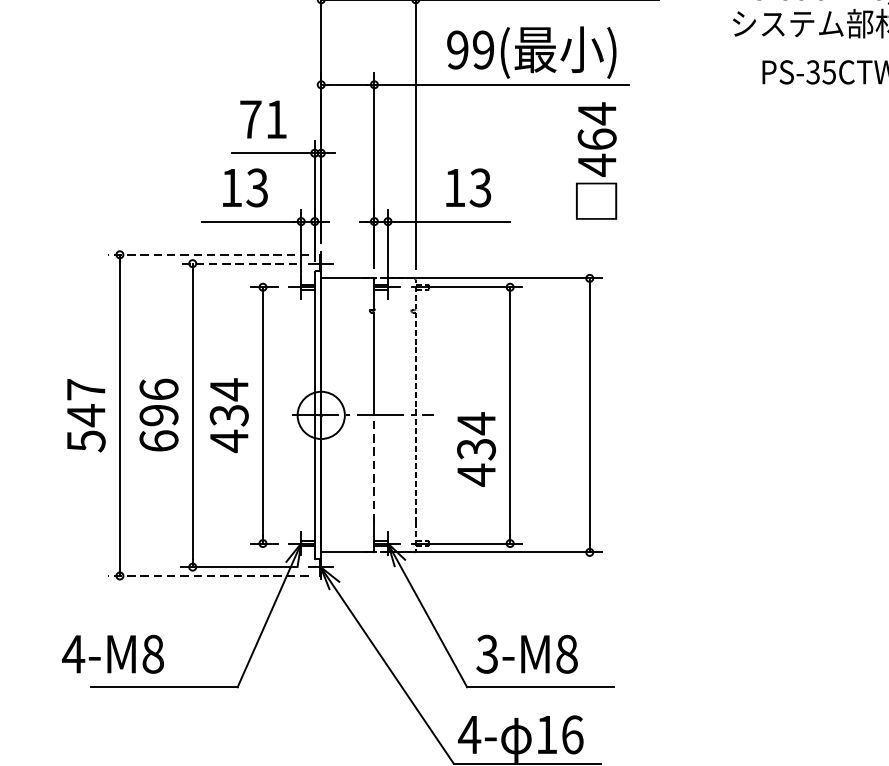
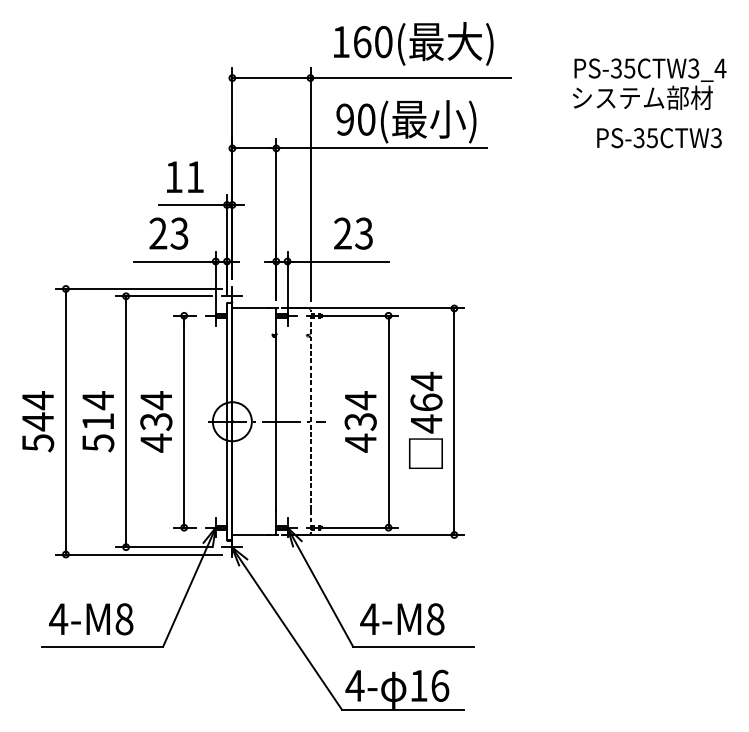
text: (483, 49) -> (366, 119), 99( -> 90(
text: (250, 118) -> (173, 176), 71 -> 11
text: (595, 159) -> (425, 419), moved
text: (231, 187) -> (158, 233), 13 -> 23
text: (454, 187) -> (342, 233), 13 -> 23
line: (207, 254) -> (138, 288), dashed -> solid
line: (237, 263) -> (163, 296), dashed -> solid
text: (85, 389) -> (37, 400), 547 -> 544
text: (159, 415) -> (98, 421), 696 -> 514
text: (476, 448) -> (360, 421), moved
line: (374, 468) -> (276, 465), dashed -> solid
line: (207, 575) -> (138, 554), dashed -> solid
text: (113, 654) -> (91, 619), moved
text: (487, 654) -> (369, 619), 3-M8 -> 4-M8

